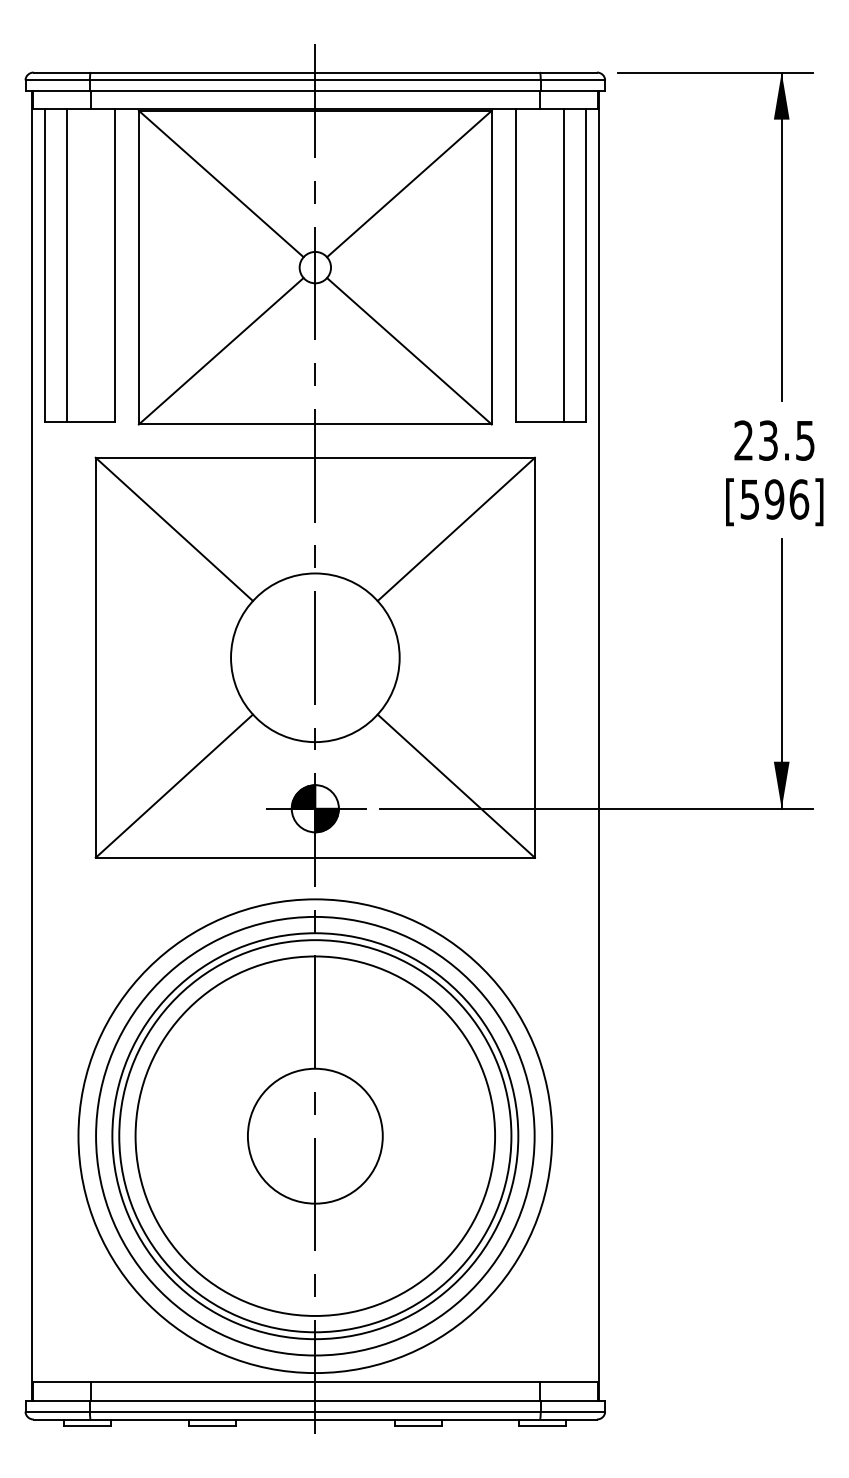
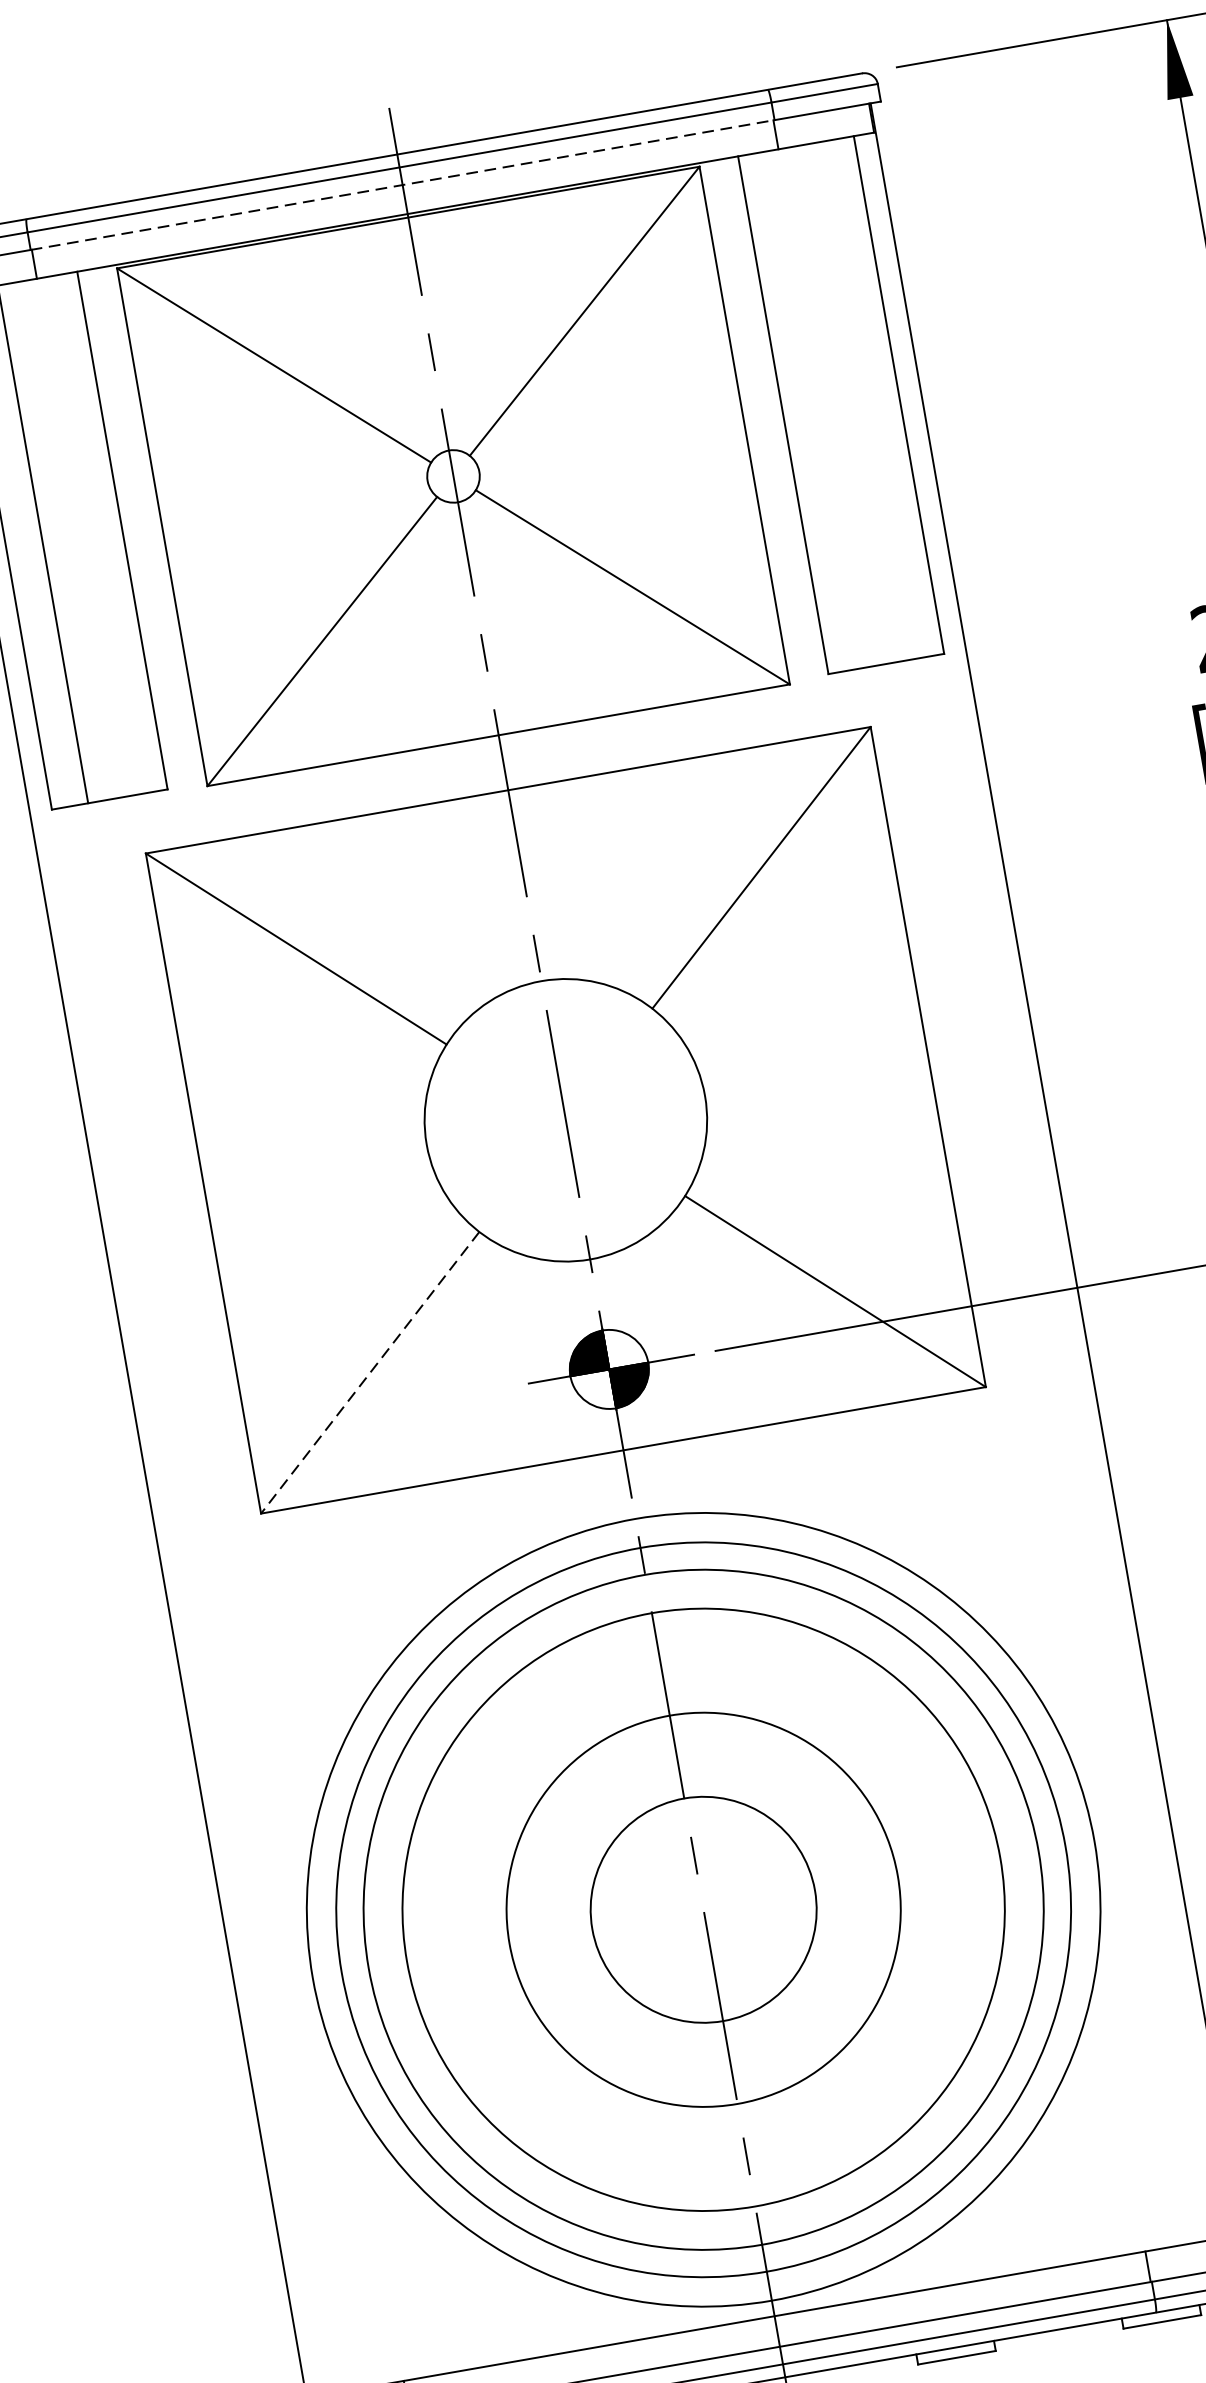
line: (315, 91) -> (403, 185), solid -> dashed
line: (563, 265) -> (862, 401), removed
line: (174, 786) -> (370, 1373), solid -> dashed
circle: (315, 1136) -> (704, 1910), size x0.6

